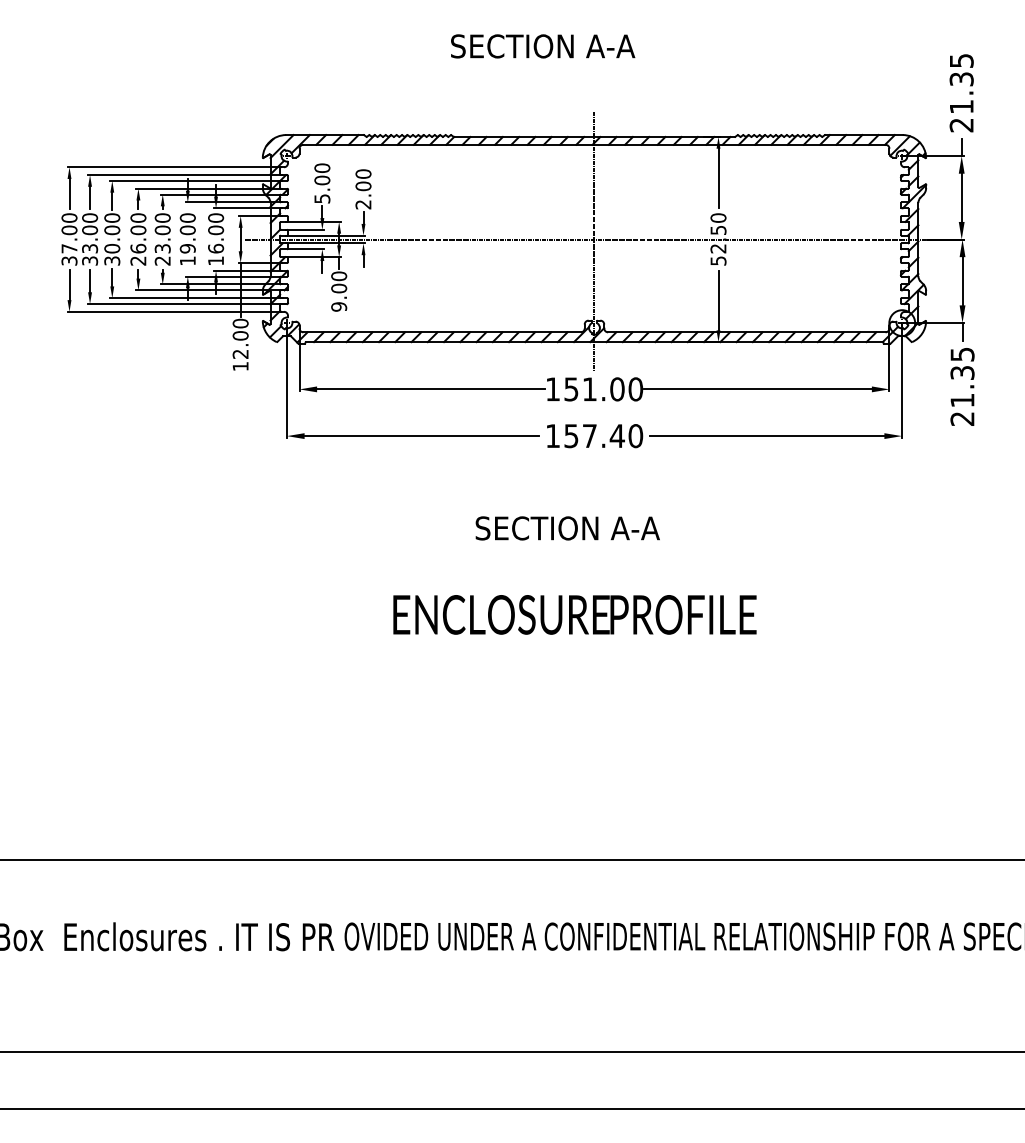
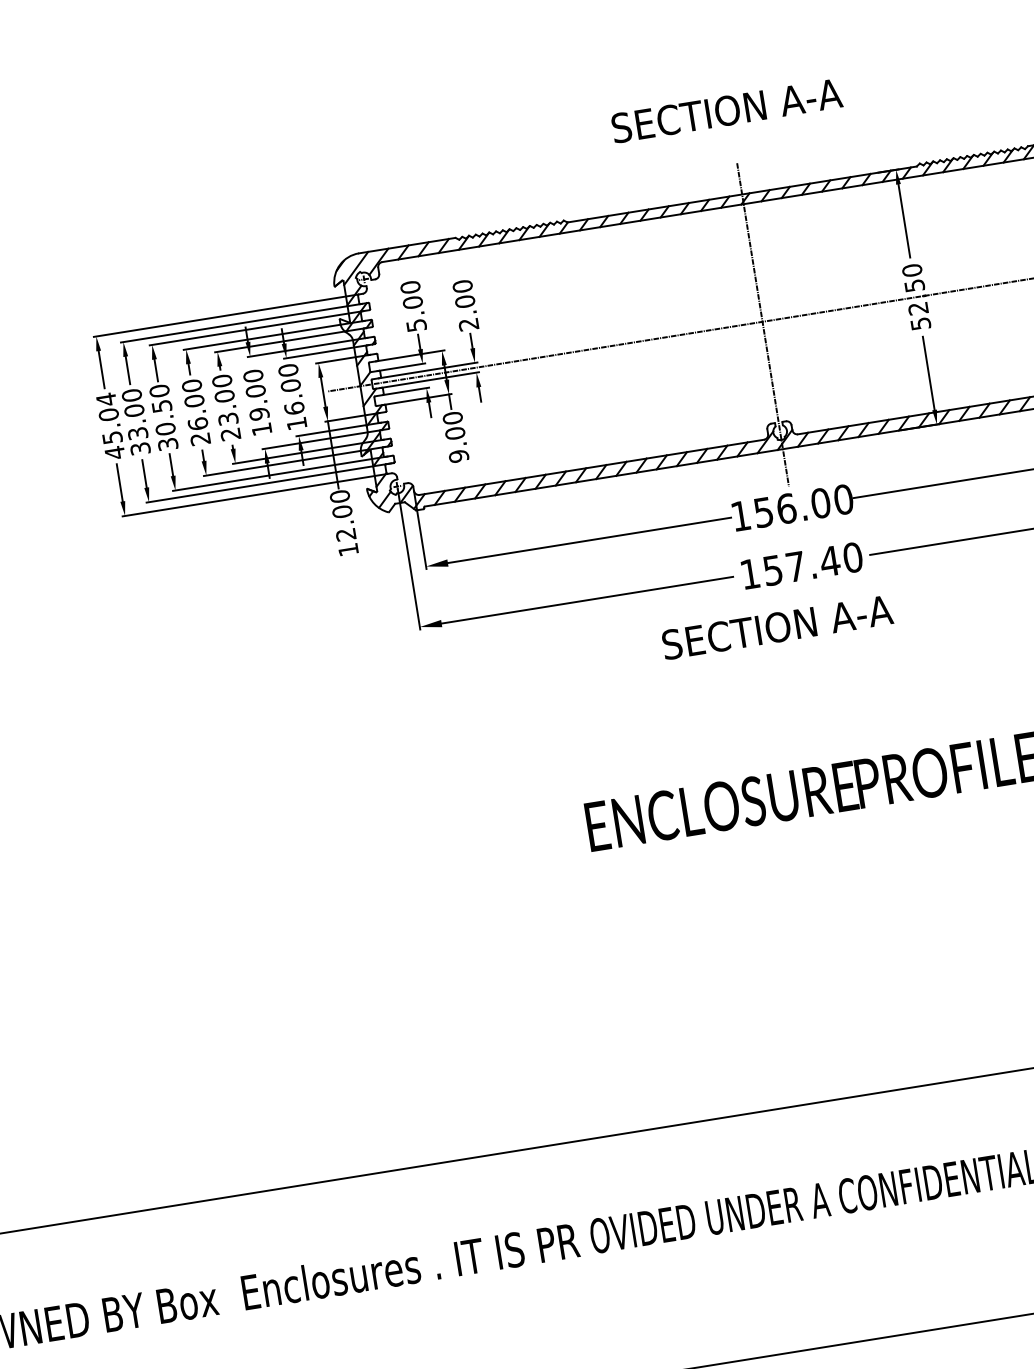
text: (543, 46) -> (727, 110), moved
text: (112, 230) -> (162, 406), 30.00 -> 30.50
text: (69, 239) -> (110, 426), 37.00 -> 45.04
text: (589, 389) -> (786, 509), 151.00 -> 156.00
text: (567, 528) -> (777, 627), moved

